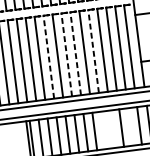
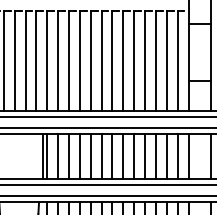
line: (93, 51) -> (134, 60), dashed -> solid
line: (75, 53) -> (112, 60), dashed -> solid
line: (66, 54) -> (101, 60), dashed -> solid
line: (48, 56) -> (79, 60), dashed -> solid
line: (130, 126) -> (166, 156), added
line: (112, 129) -> (144, 156), added
line: (104, 130) -> (134, 156), added

